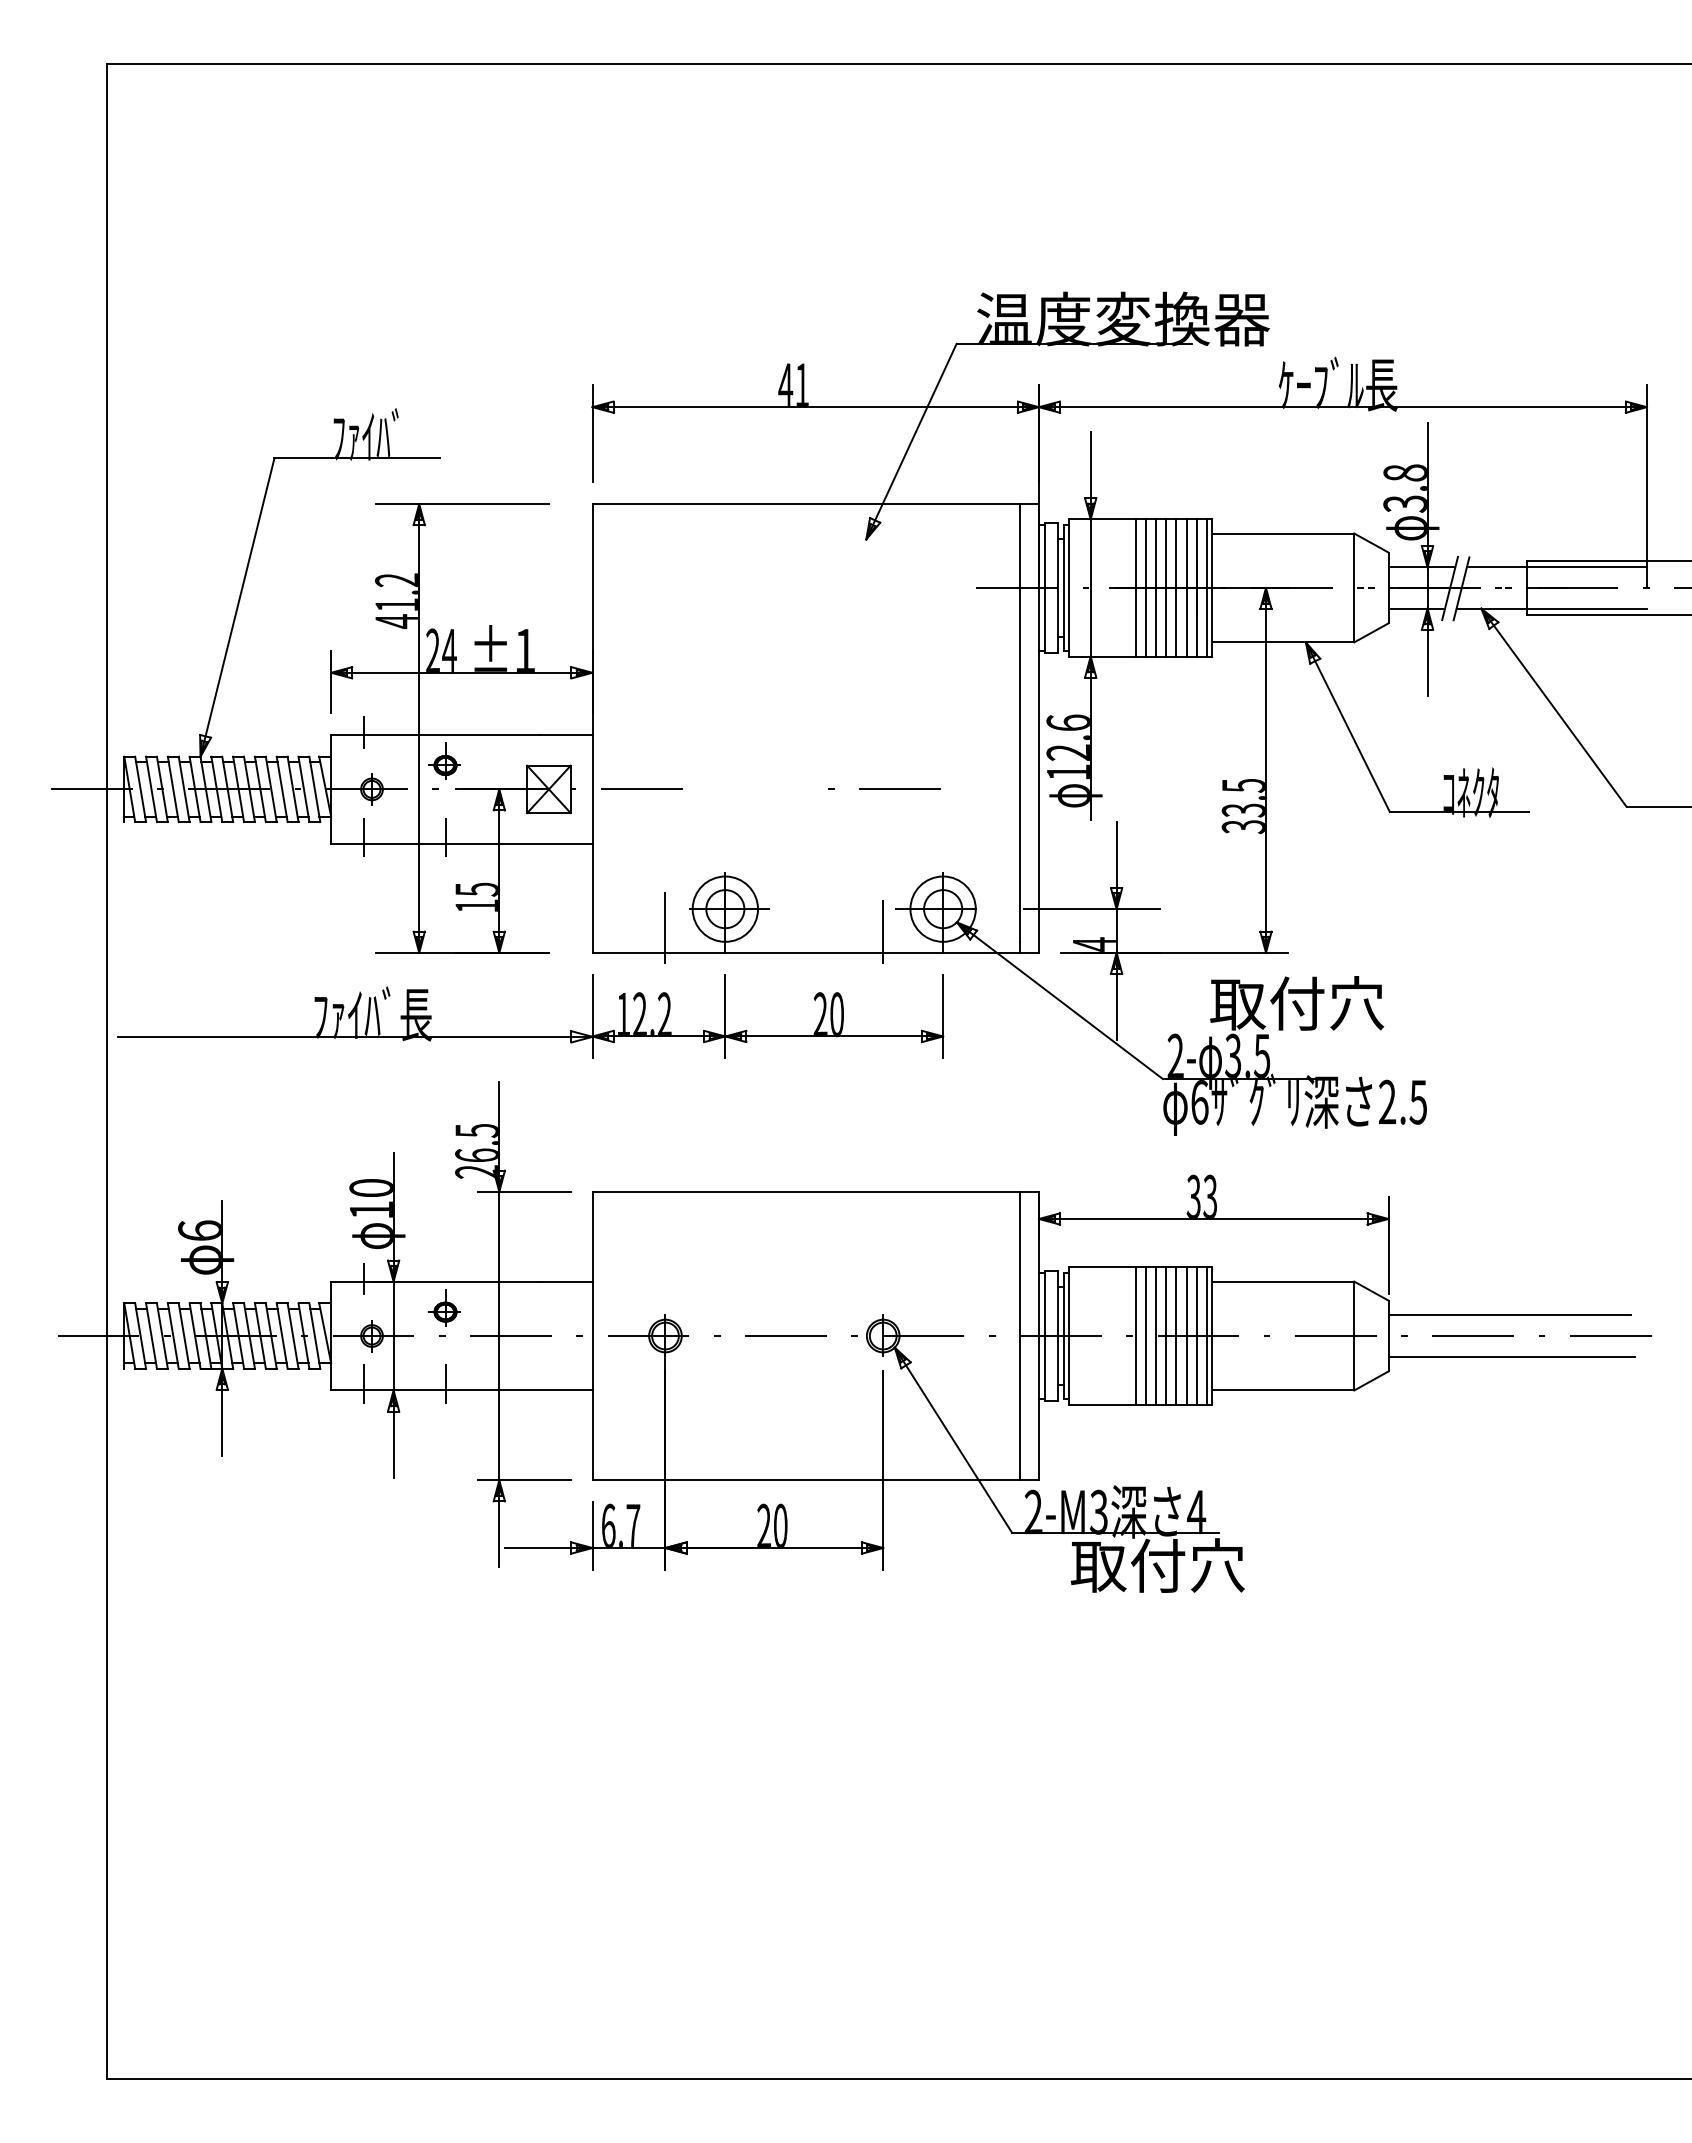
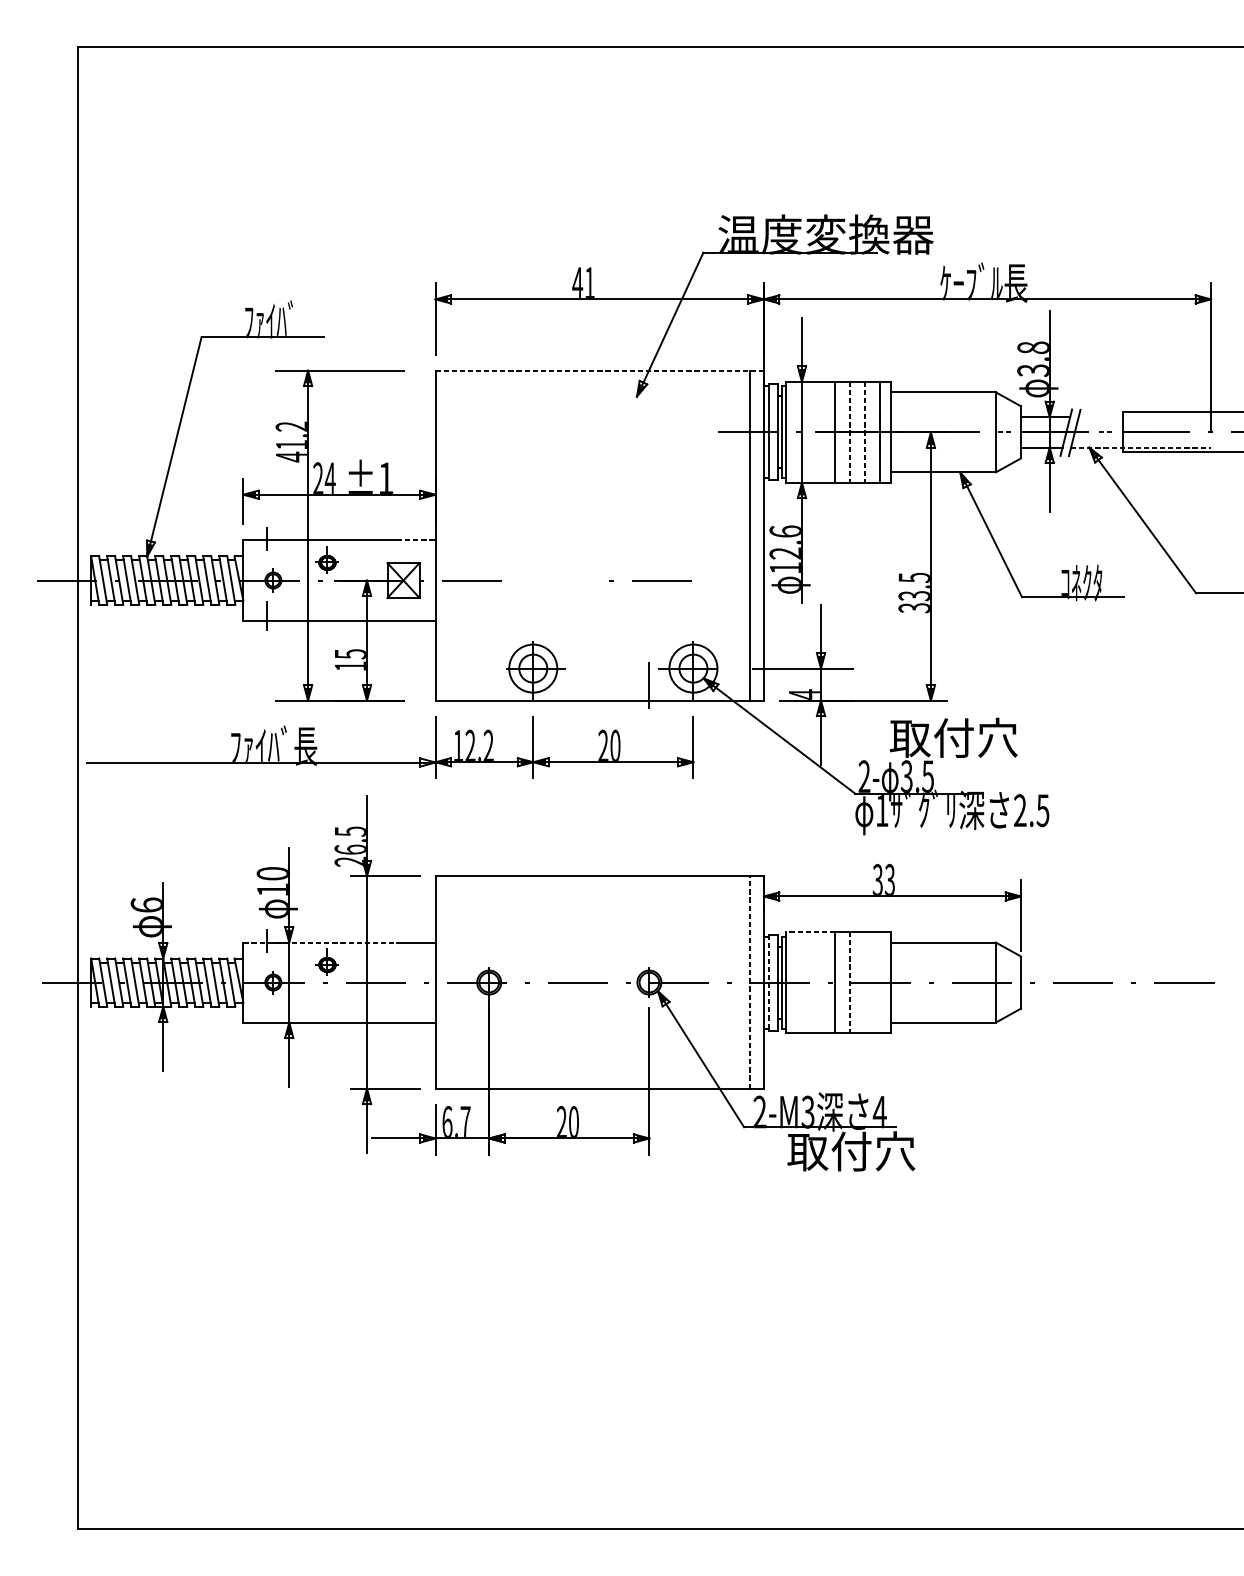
line: (816, 504) -> (600, 370), solid -> dashed
line: (1556, 567) -> (1144, 417), removed
line: (1145, 587) -> (842, 432), removed
line: (1156, 587) -> (850, 432), solid -> dashed
line: (1166, 587) -> (857, 432), removed
line: (1176, 587) -> (865, 432), solid -> dashed
line: (1186, 587) -> (872, 432), removed
line: (1207, 587) -> (887, 432), removed
line: (1552, 608) -> (1141, 447), solid -> dashed
line: (566, 734) -> (416, 540), solid -> dashed
line: (445, 837) -> (327, 615), removed
line: (665, 927) -> (489, 682), removed
text: (1199, 1102) -> (881, 810), 6 -> 1
line: (1101, 1267) -> (809, 932), solid -> dashed
line: (435, 1281) -> (320, 942), solid -> dashed
line: (1509, 1315) -> (1110, 967), removed
line: (1020, 1335) -> (750, 982), solid -> dashed
line: (1145, 1335) -> (842, 982), removed
line: (1166, 1335) -> (857, 982), removed
line: (1176, 1335) -> (865, 982), removed
line: (1186, 1335) -> (872, 982), removed
line: (1196, 1335) -> (879, 982), removed
line: (1207, 1335) -> (887, 982), removed
line: (1045, 1336) -> (768, 982), solid -> dashed
line: (1156, 1336) -> (850, 982), solid -> dashed
line: (1511, 1356) -> (1111, 997), removed
line: (363, 1384) -> (267, 1018), removed
line: (445, 1384) -> (327, 1018), removed

